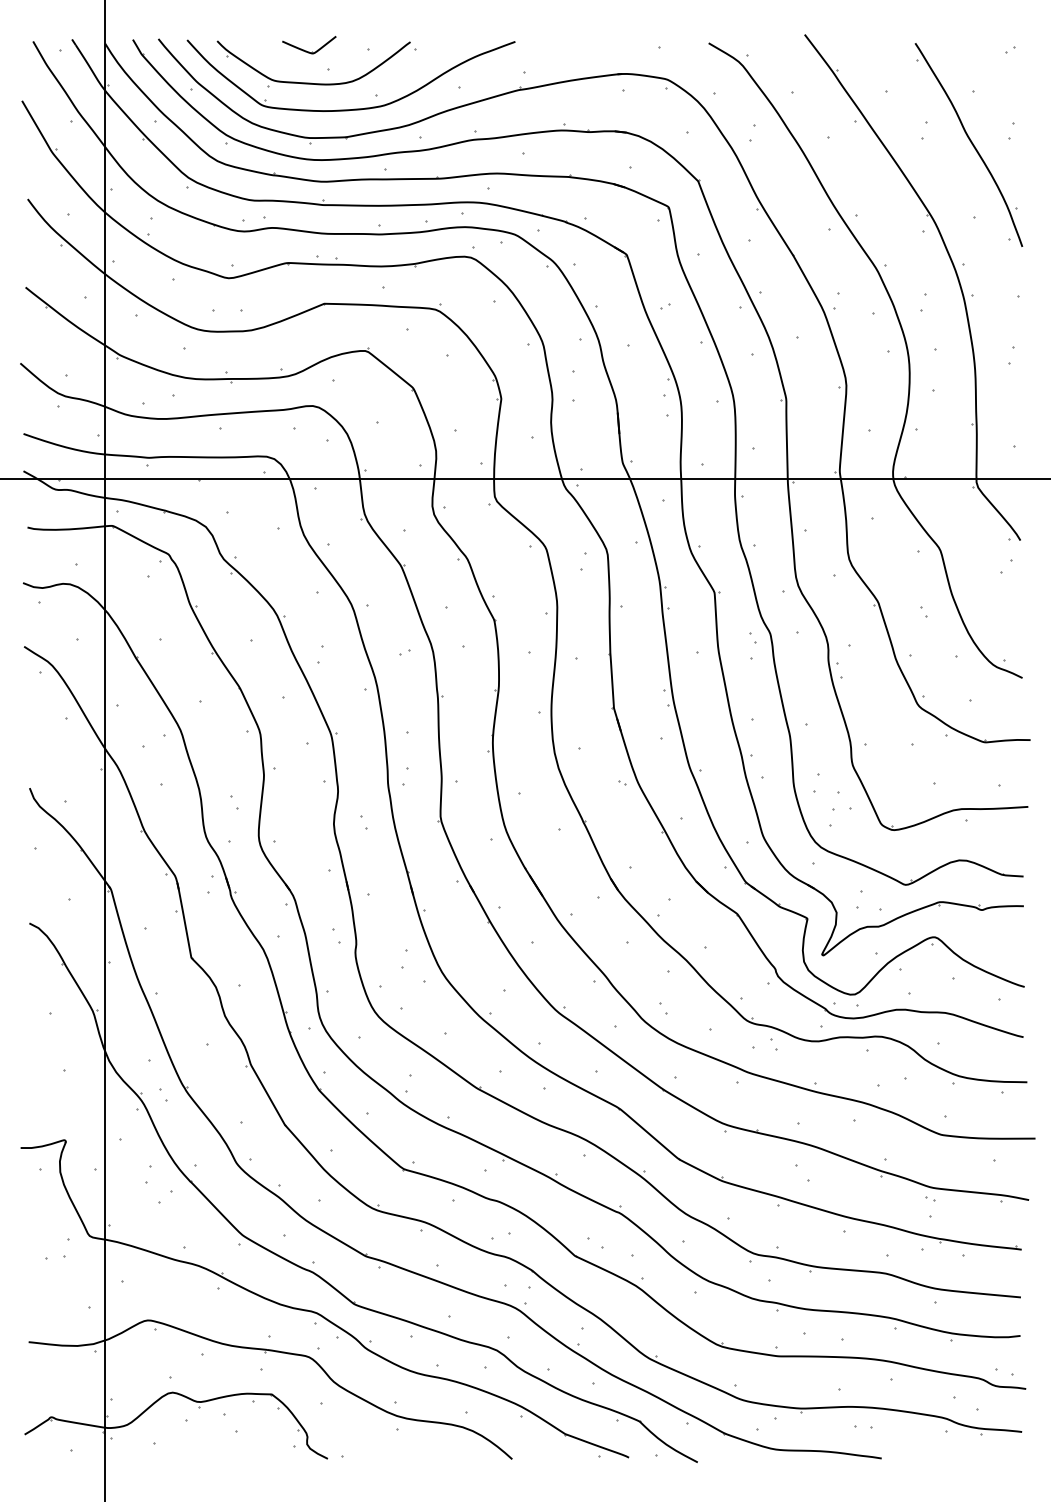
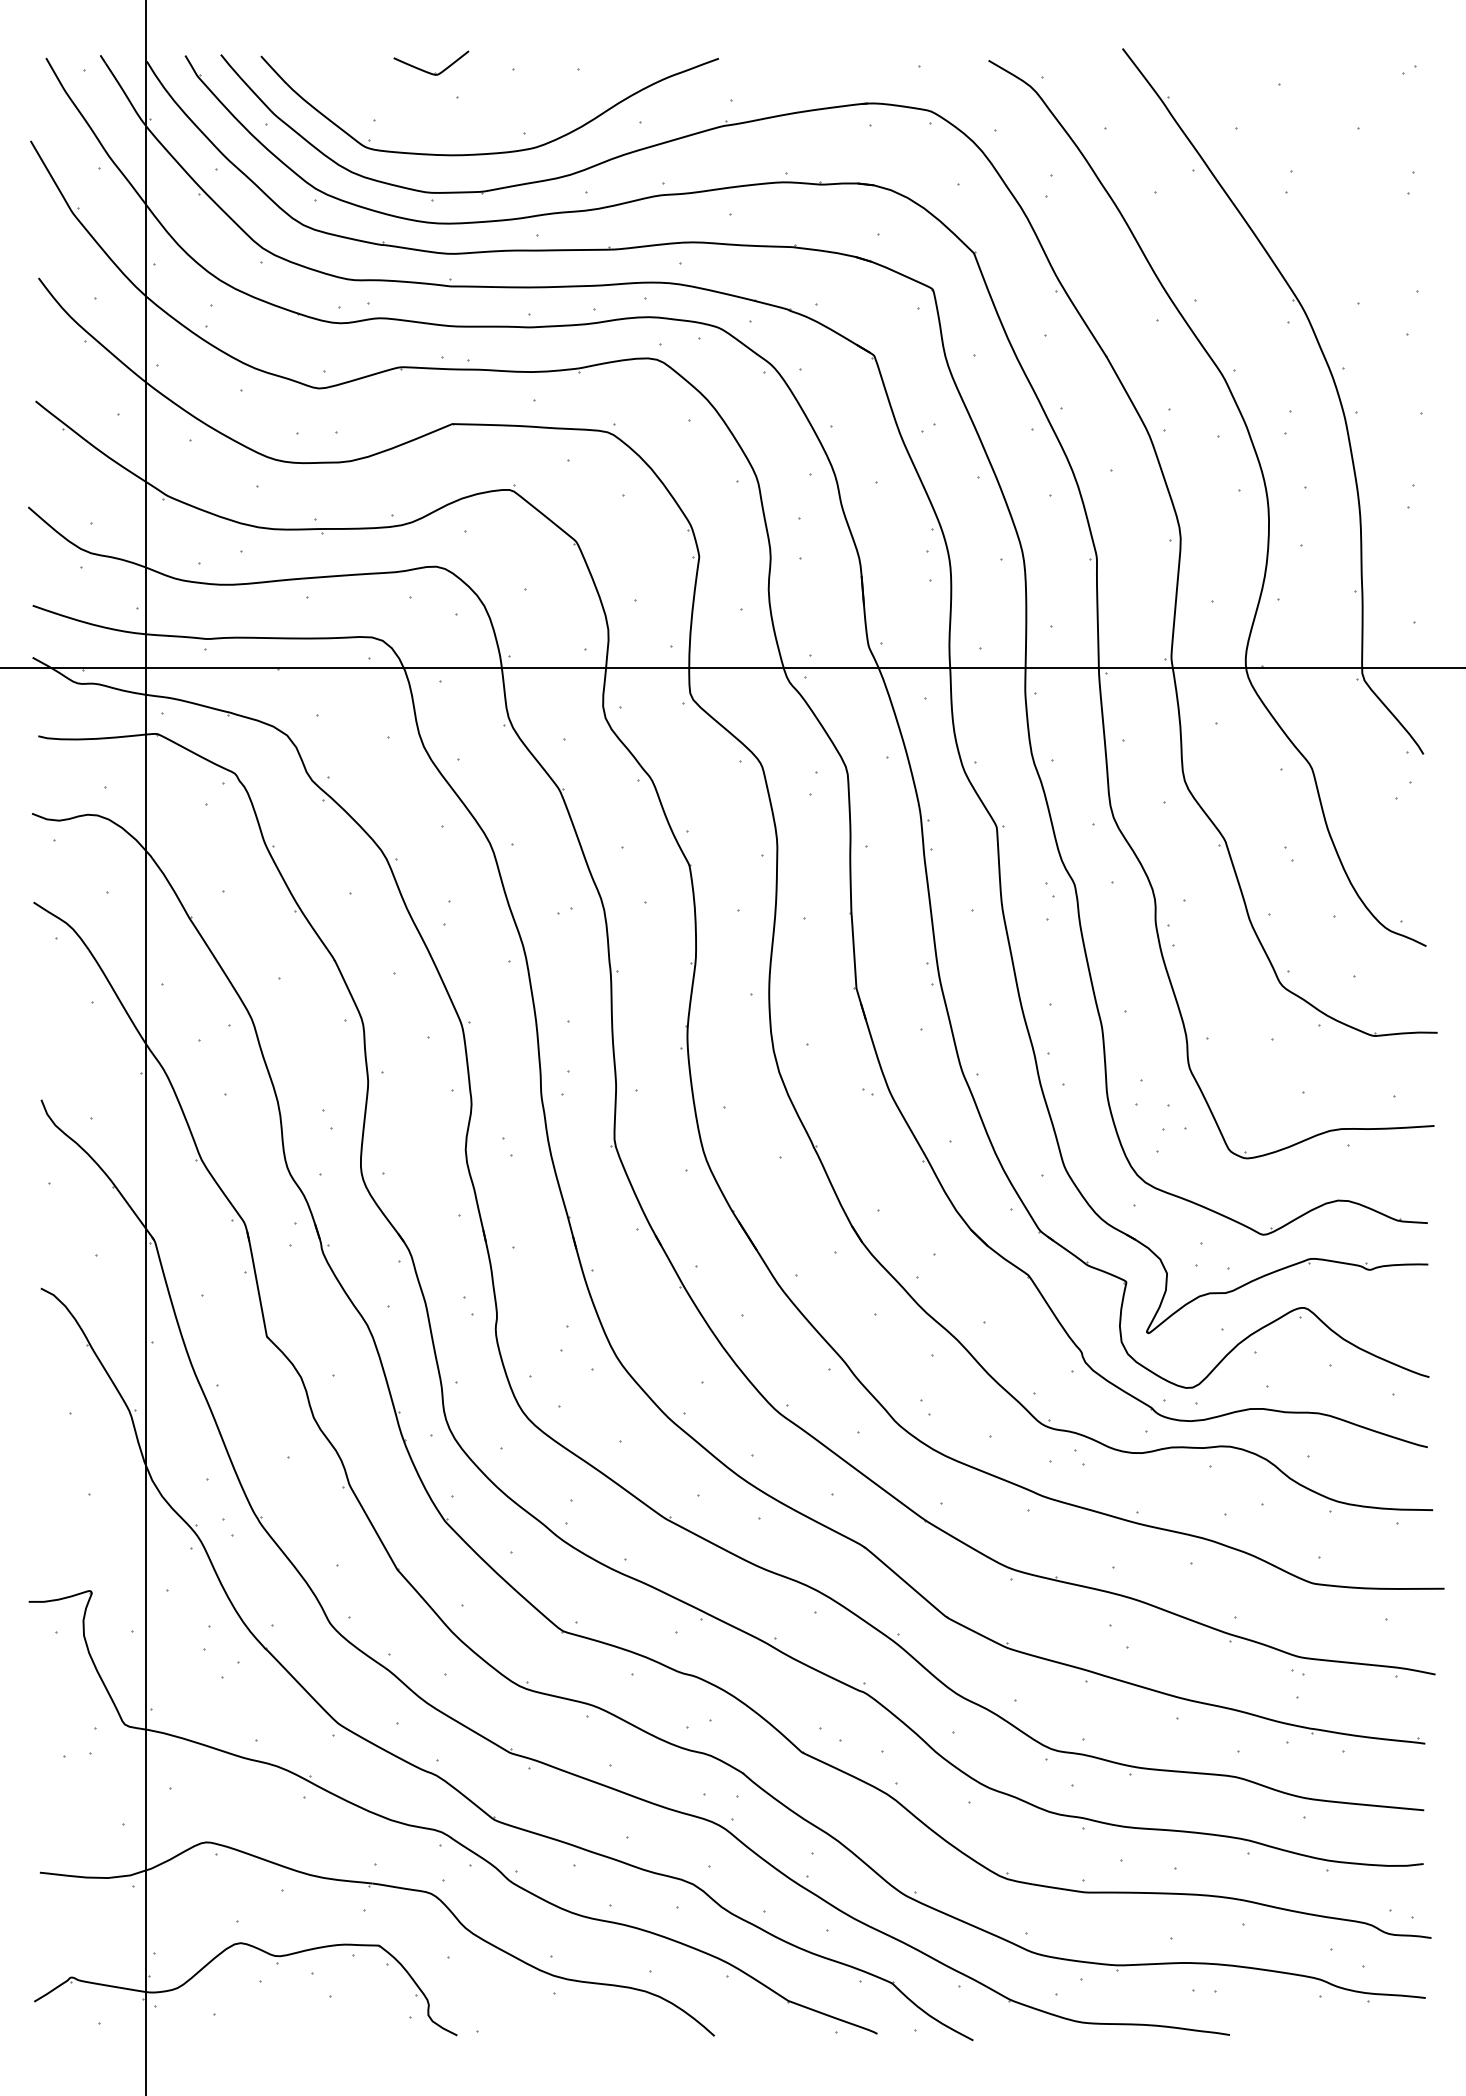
part: (313, 83) -> (437, 116), removed
curve: (971, 144) -> (1355, 201), removed

